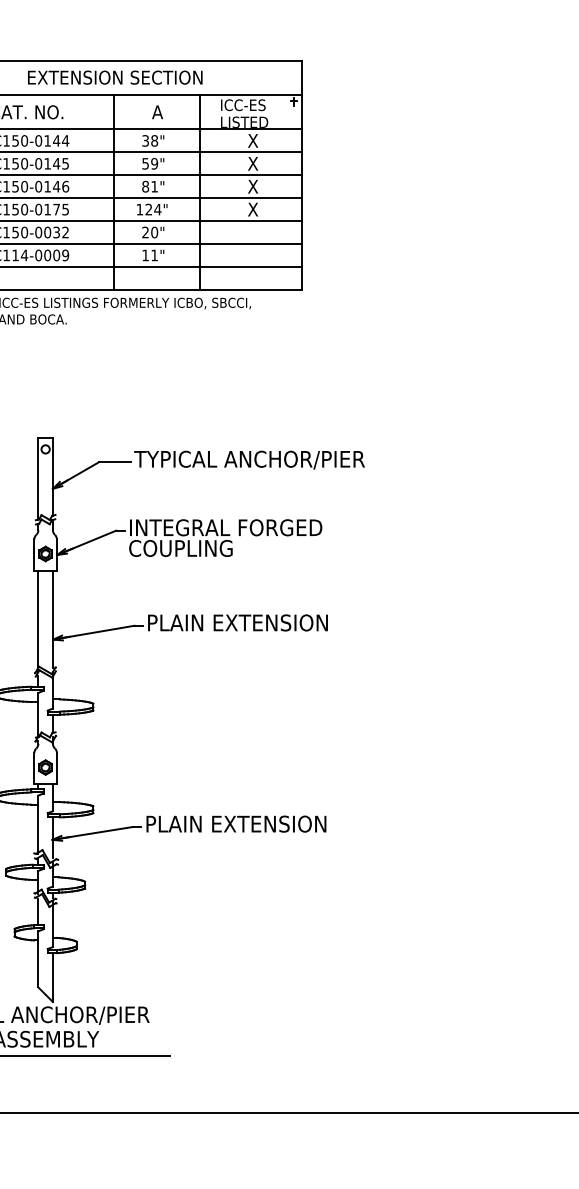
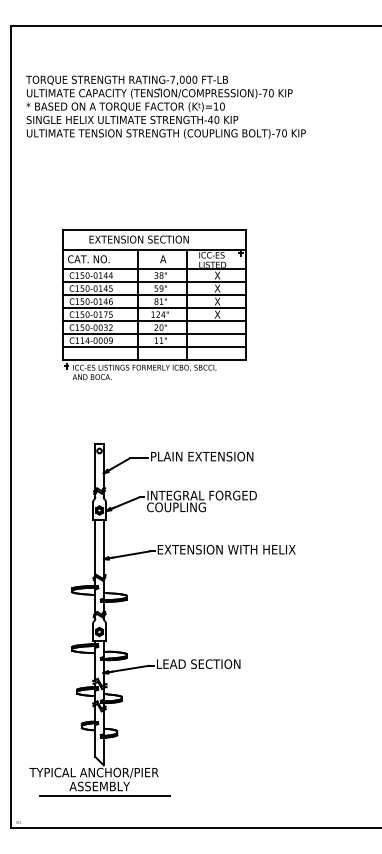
text: (247, 459) -> (214, 456), TYPICAL ANCHOR/PIER -> PLAIN EXTENSION
text: (270, 622) -> (227, 549), PLAIN EXTENSION -> EXTENSION WITH HELIX
text: (237, 822) -> (208, 663), PLAIN EXTENSION -> LEAD SECTION

